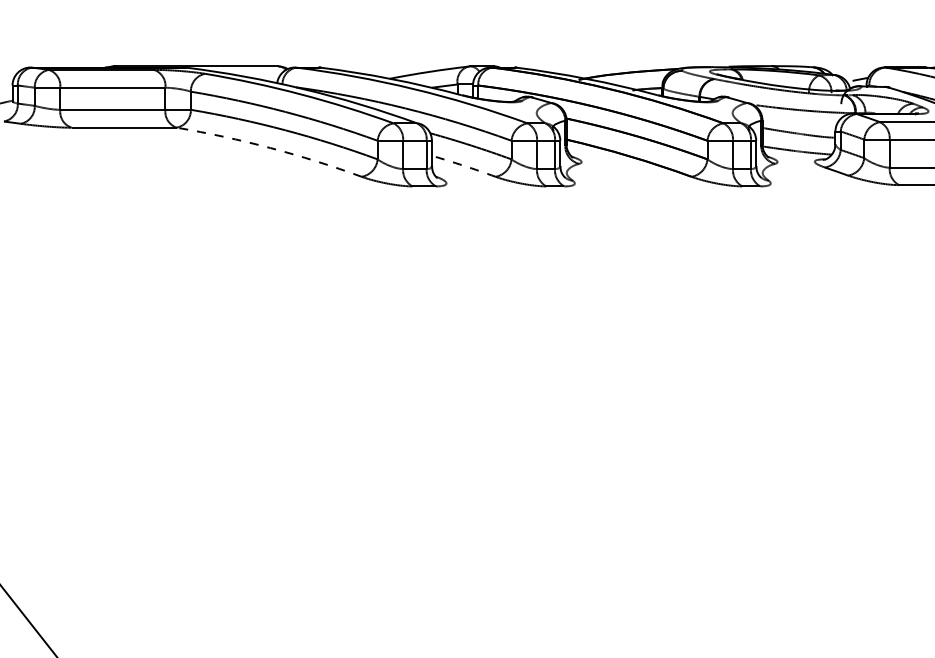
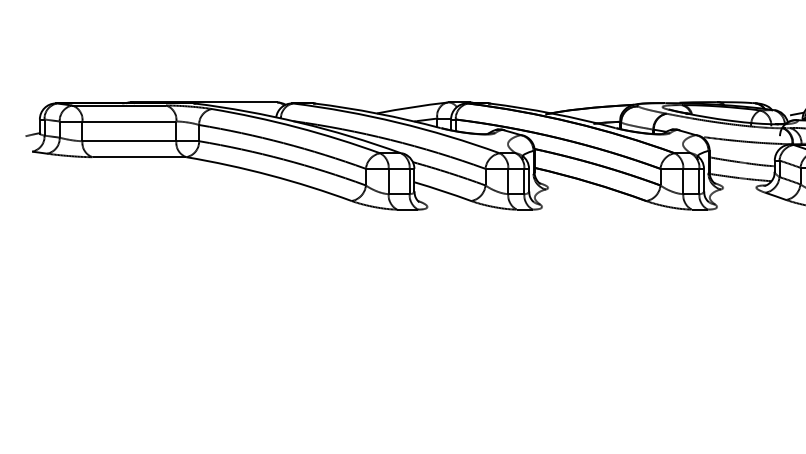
arc: (270, 148) -> (270, 175), dashed -> solid
arc: (463, 165) -> (442, 190), dashed -> solid

